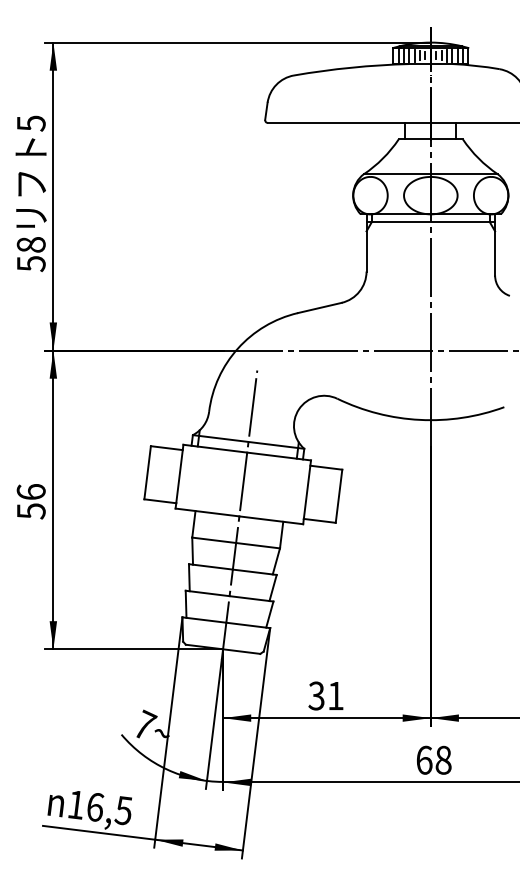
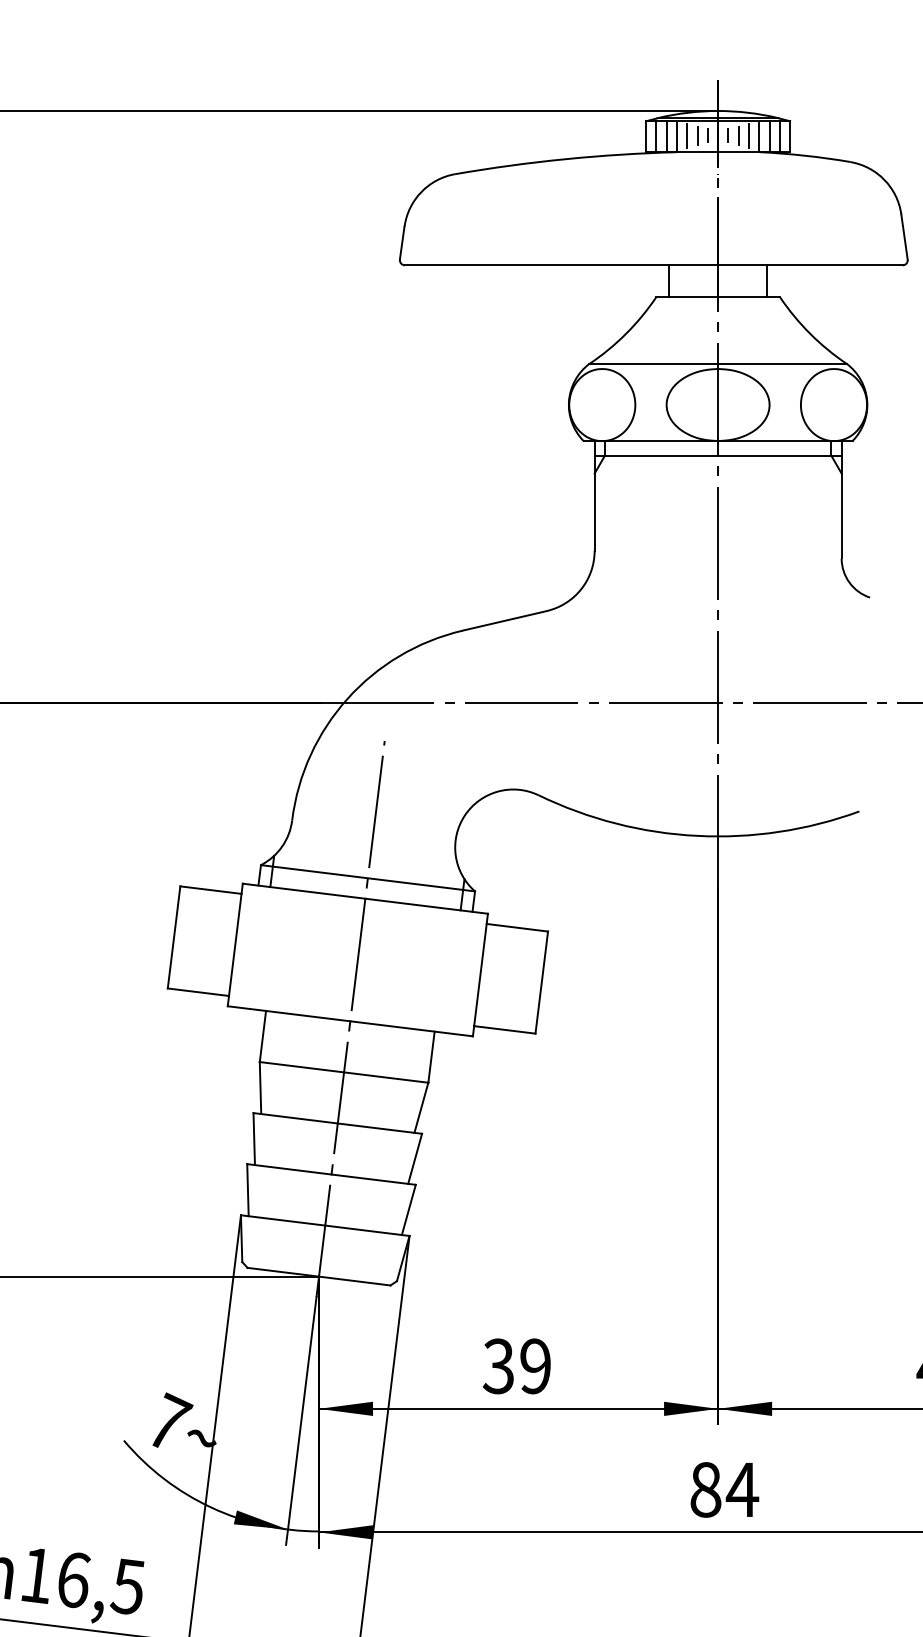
text: (335, 695) -> (534, 1365), 31 -> 39
text: (434, 759) -> (725, 1488), 68 -> 84

